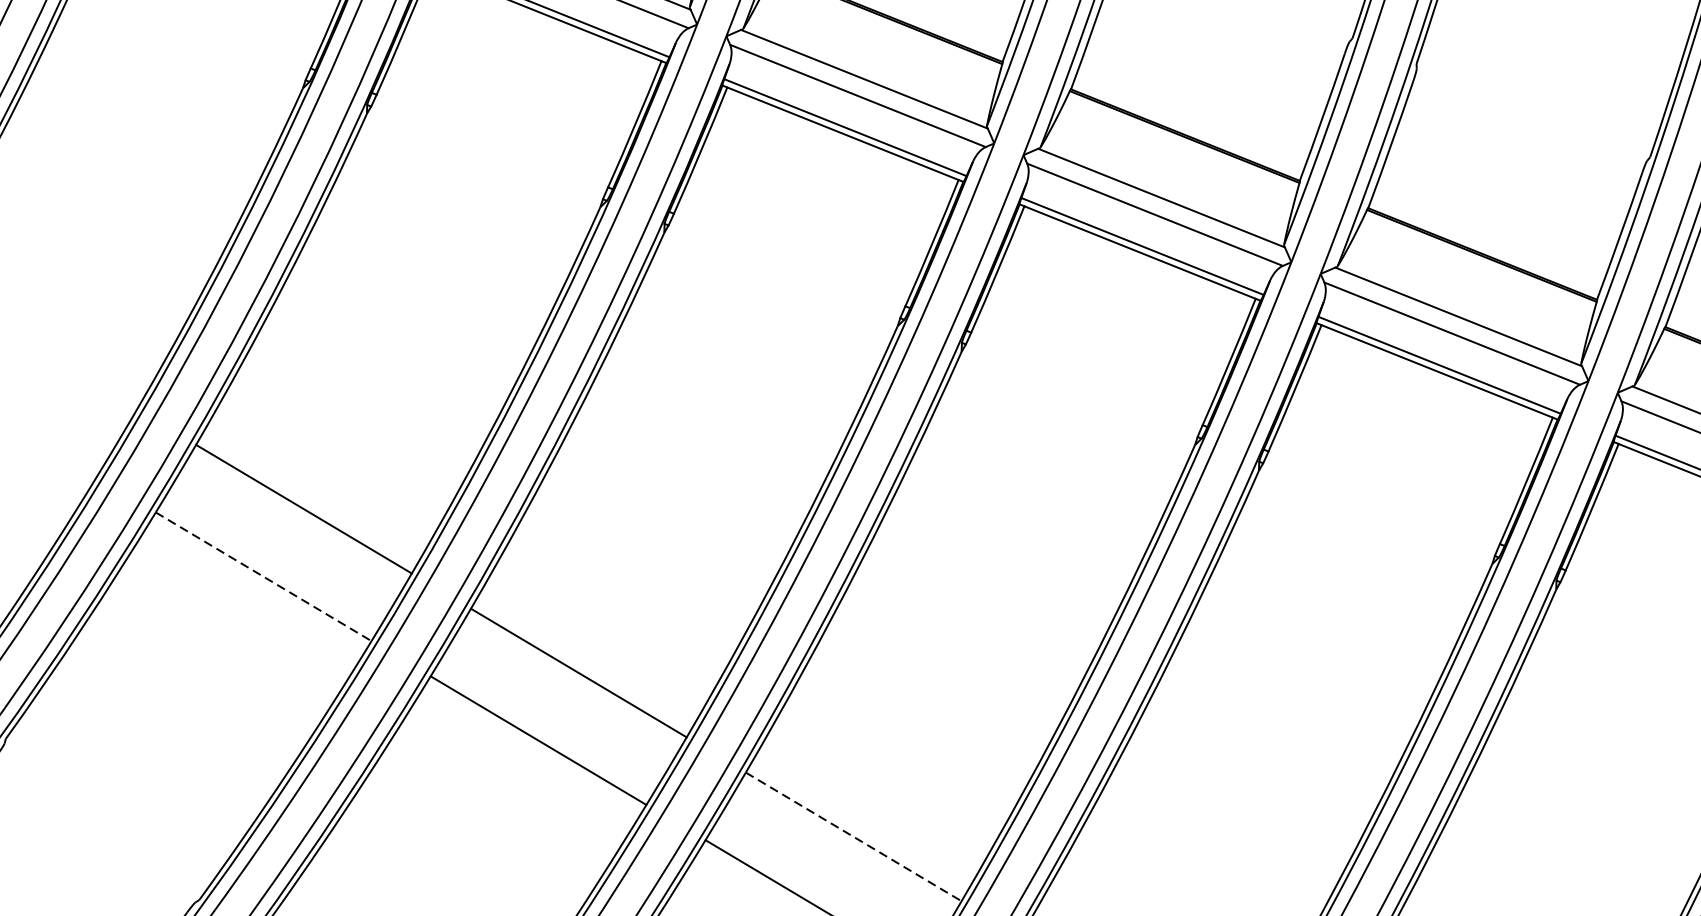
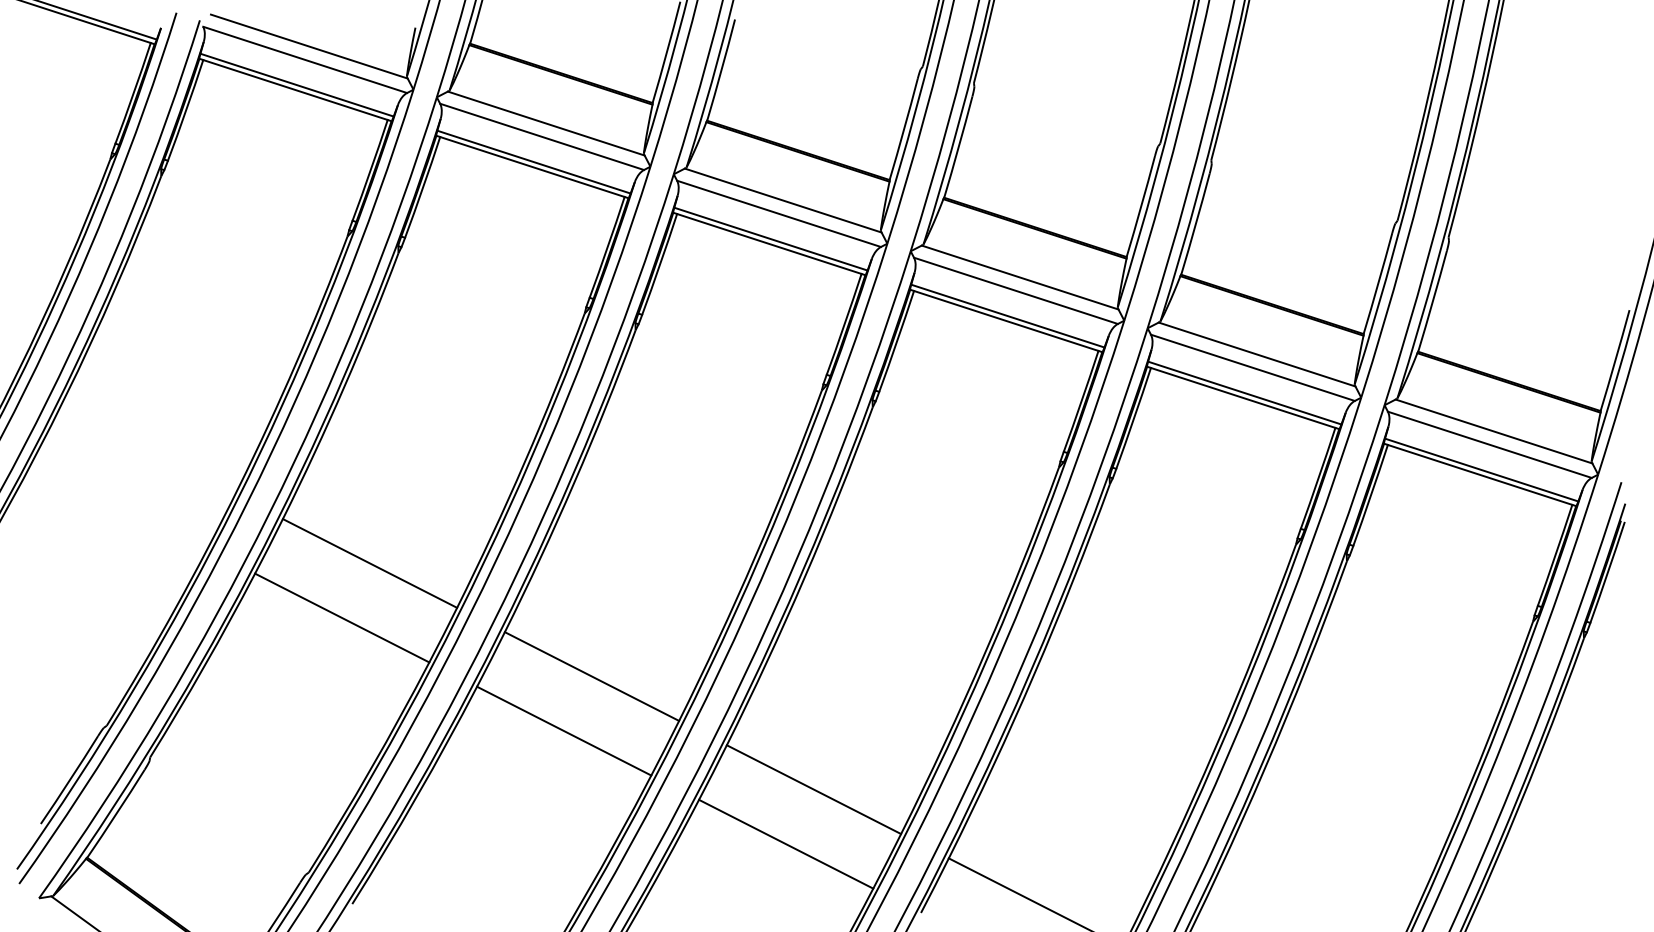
line: (264, 577) -> (342, 618), dashed -> solid
line: (853, 836) -> (813, 789), dashed -> solid

